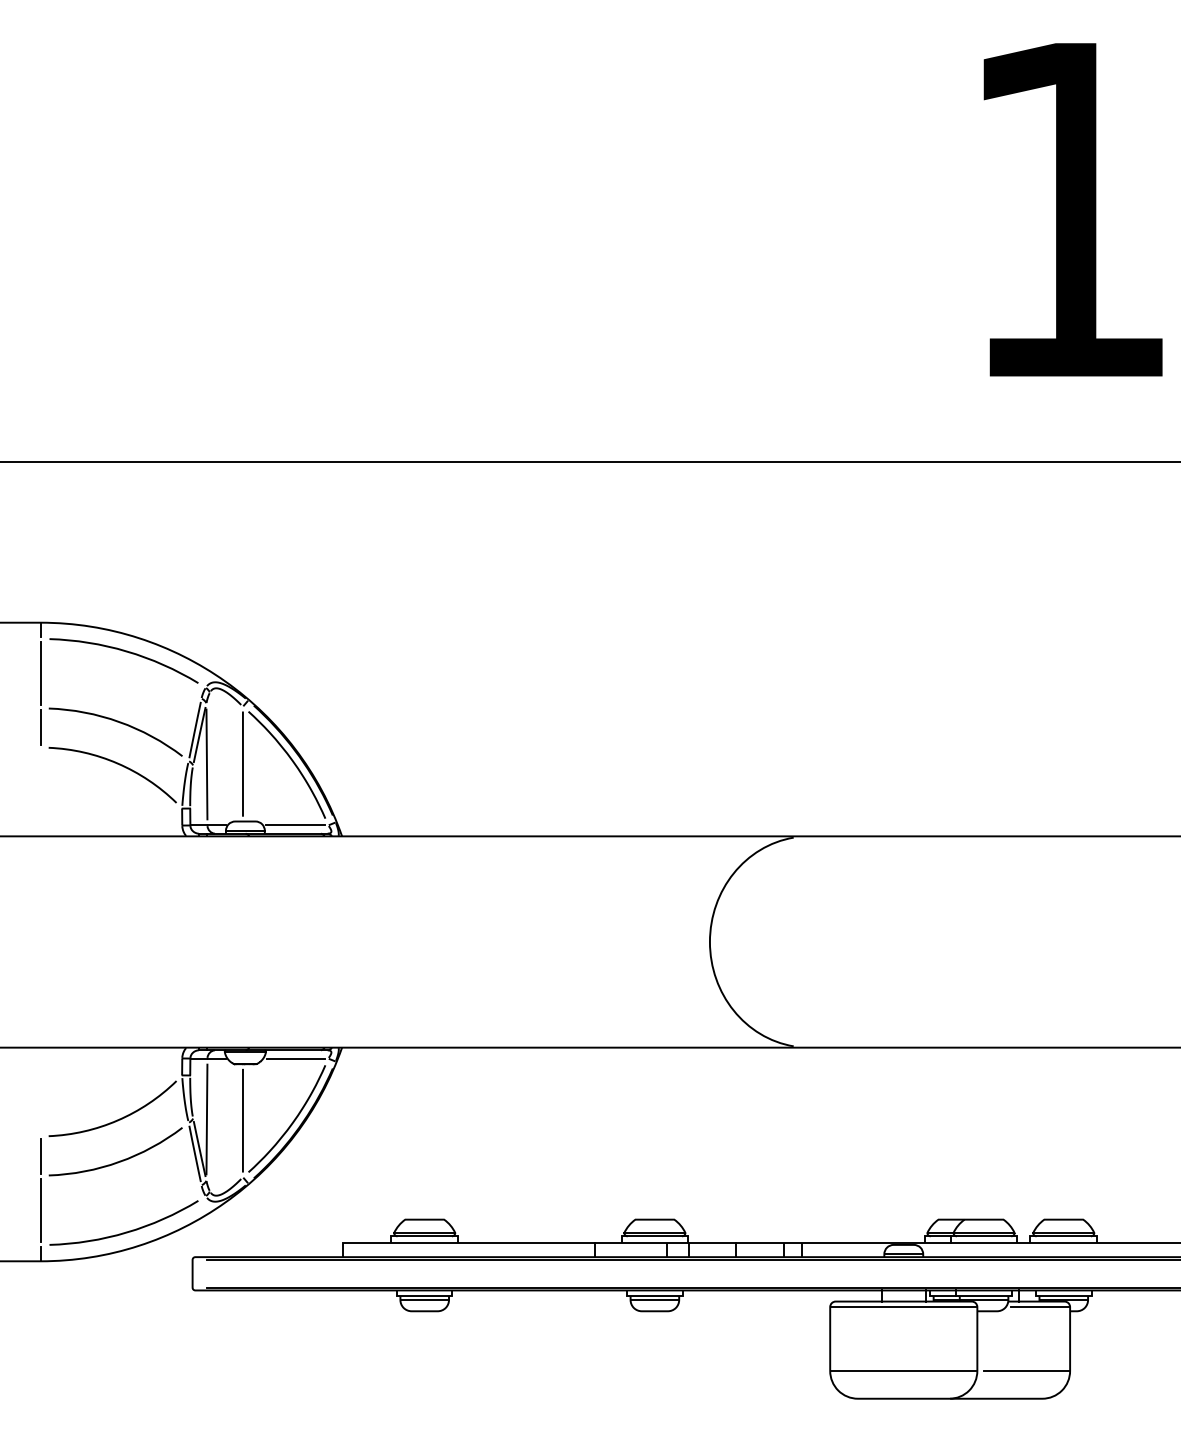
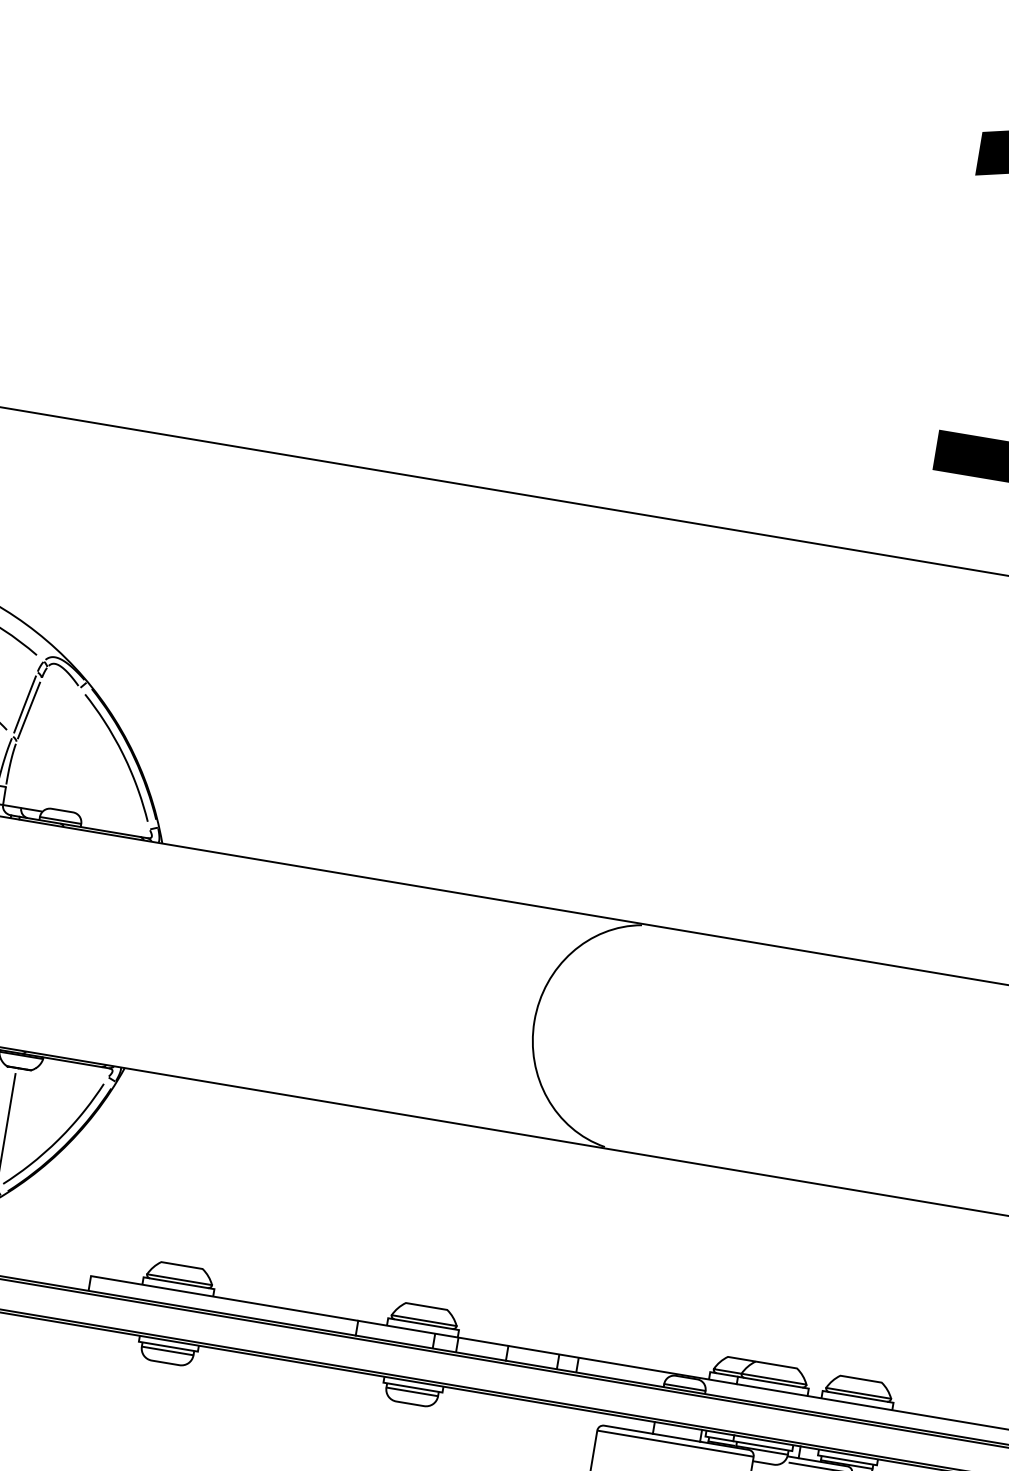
line: (242, 763) -> (69, 748), removed
line: (206, 764) -> (31, 743), removed
line: (295, 825) -> (114, 823), removed
line: (295, 1058) -> (73, 1071), removed

